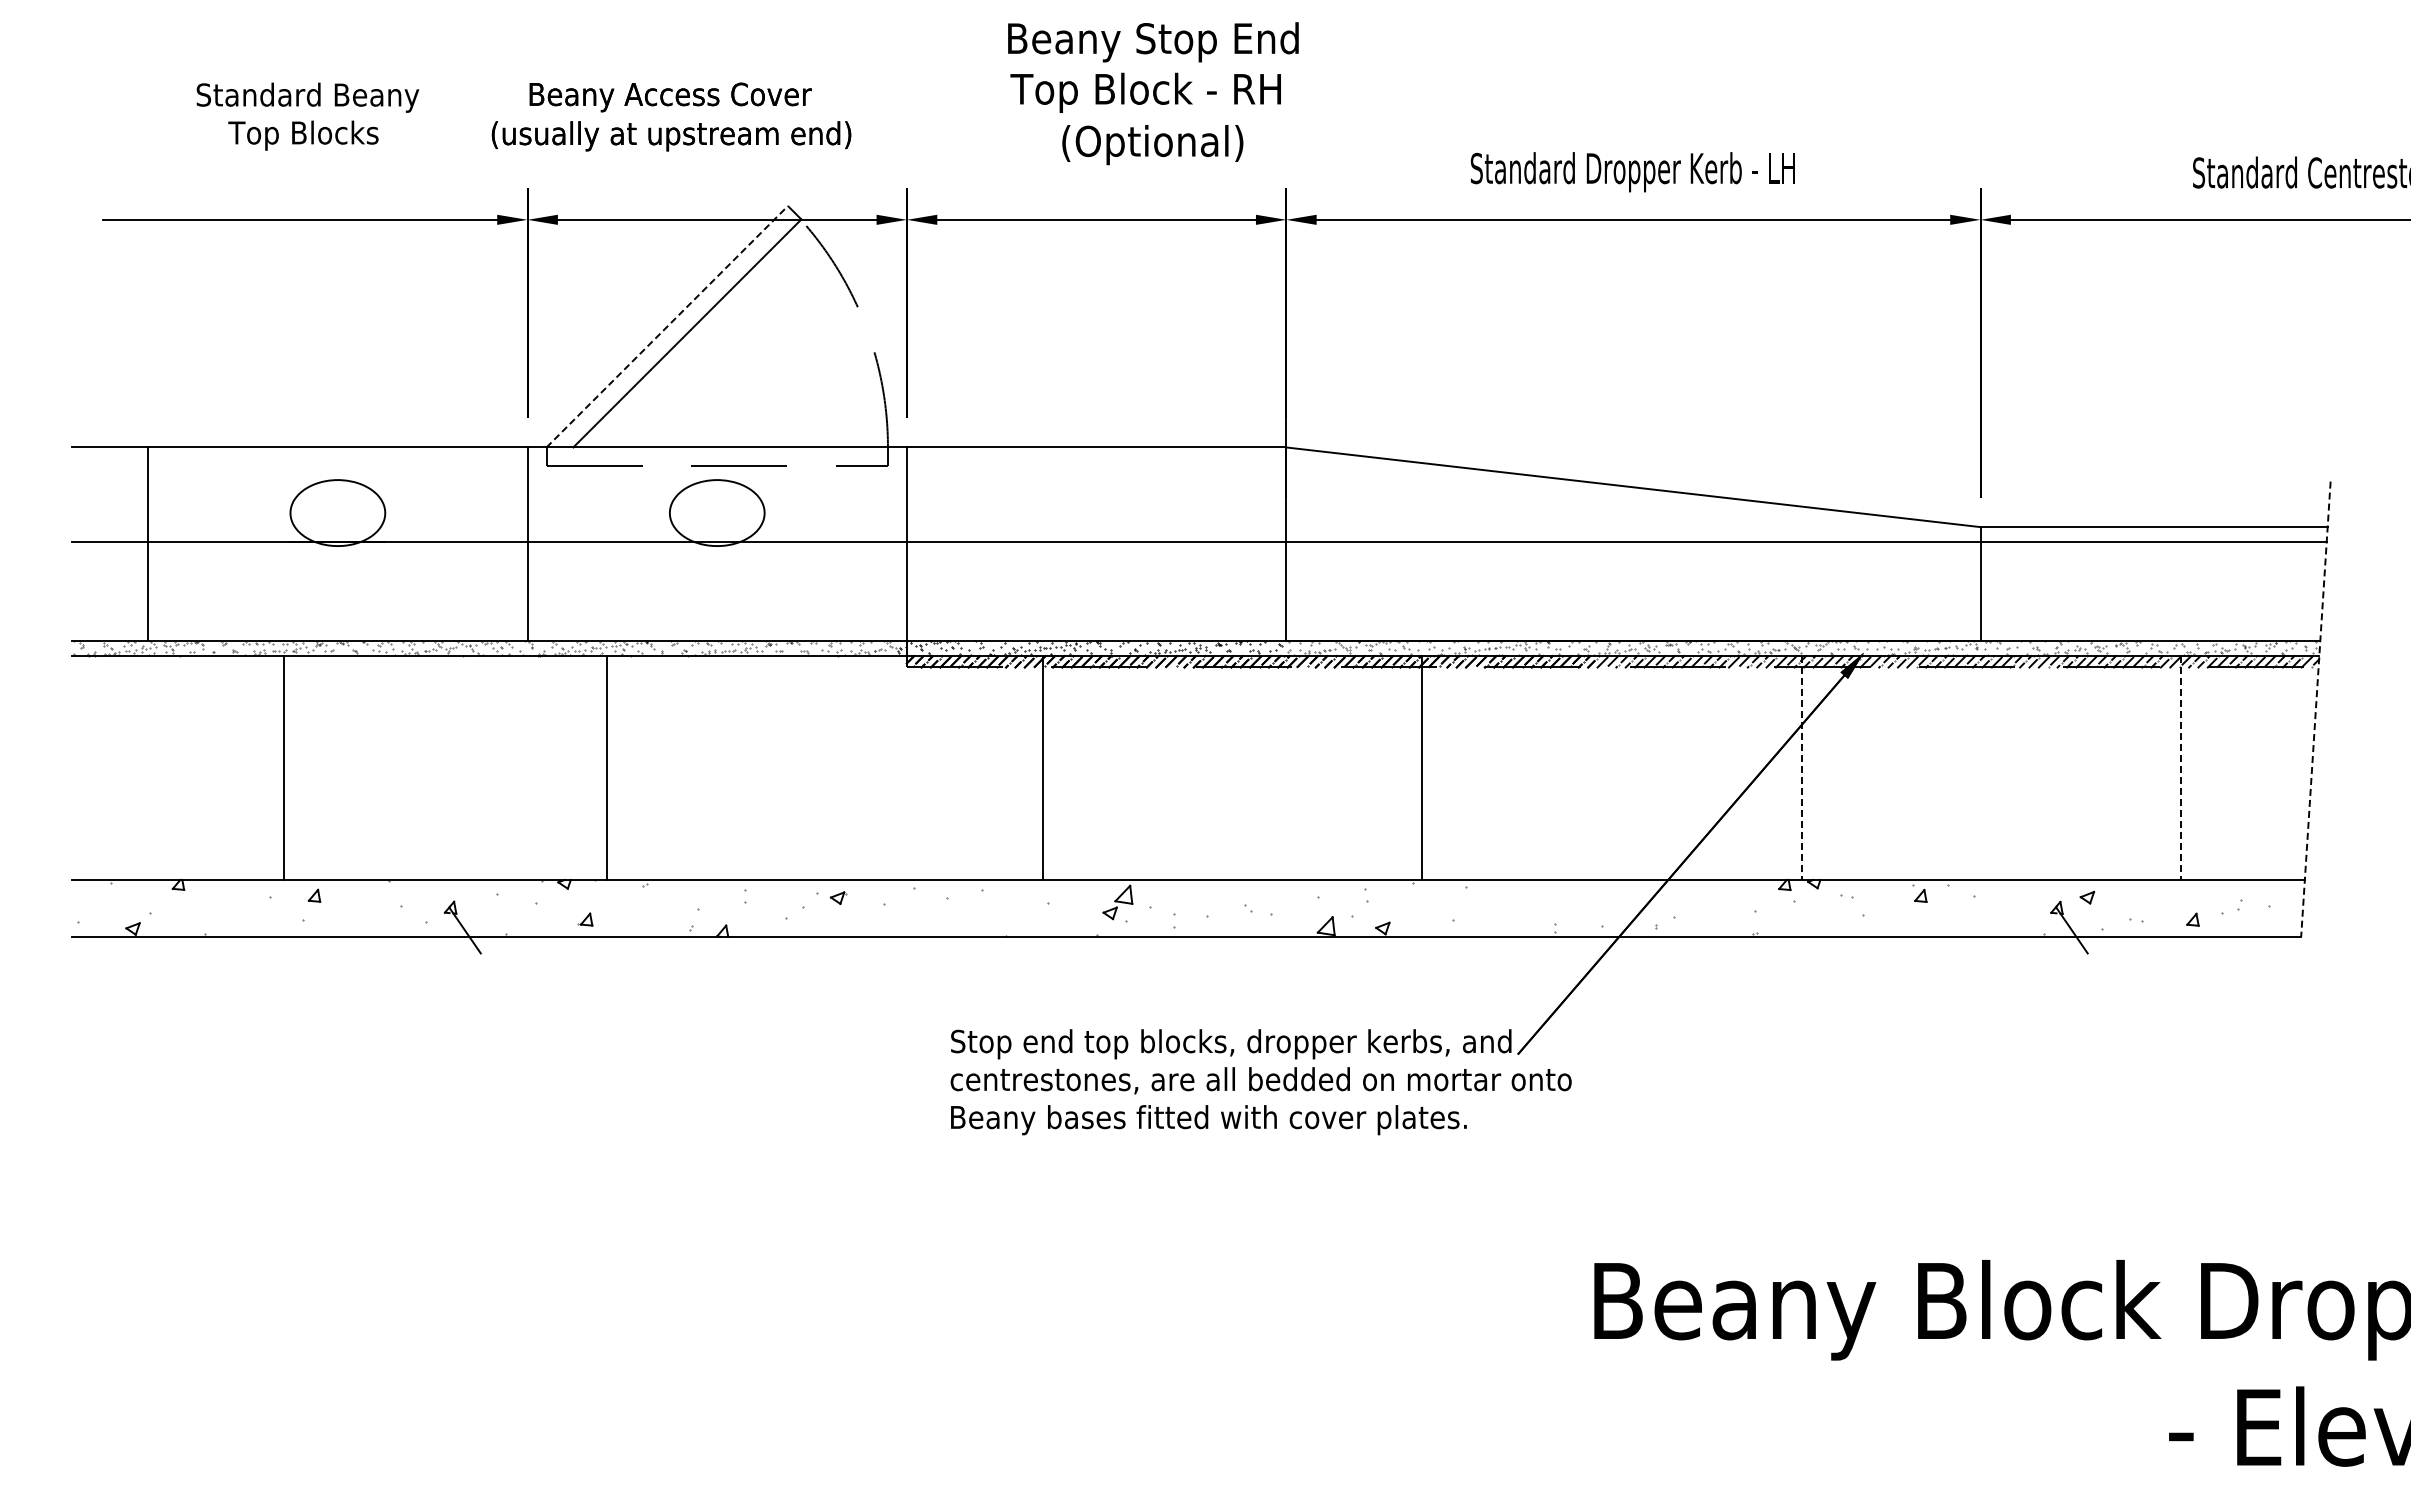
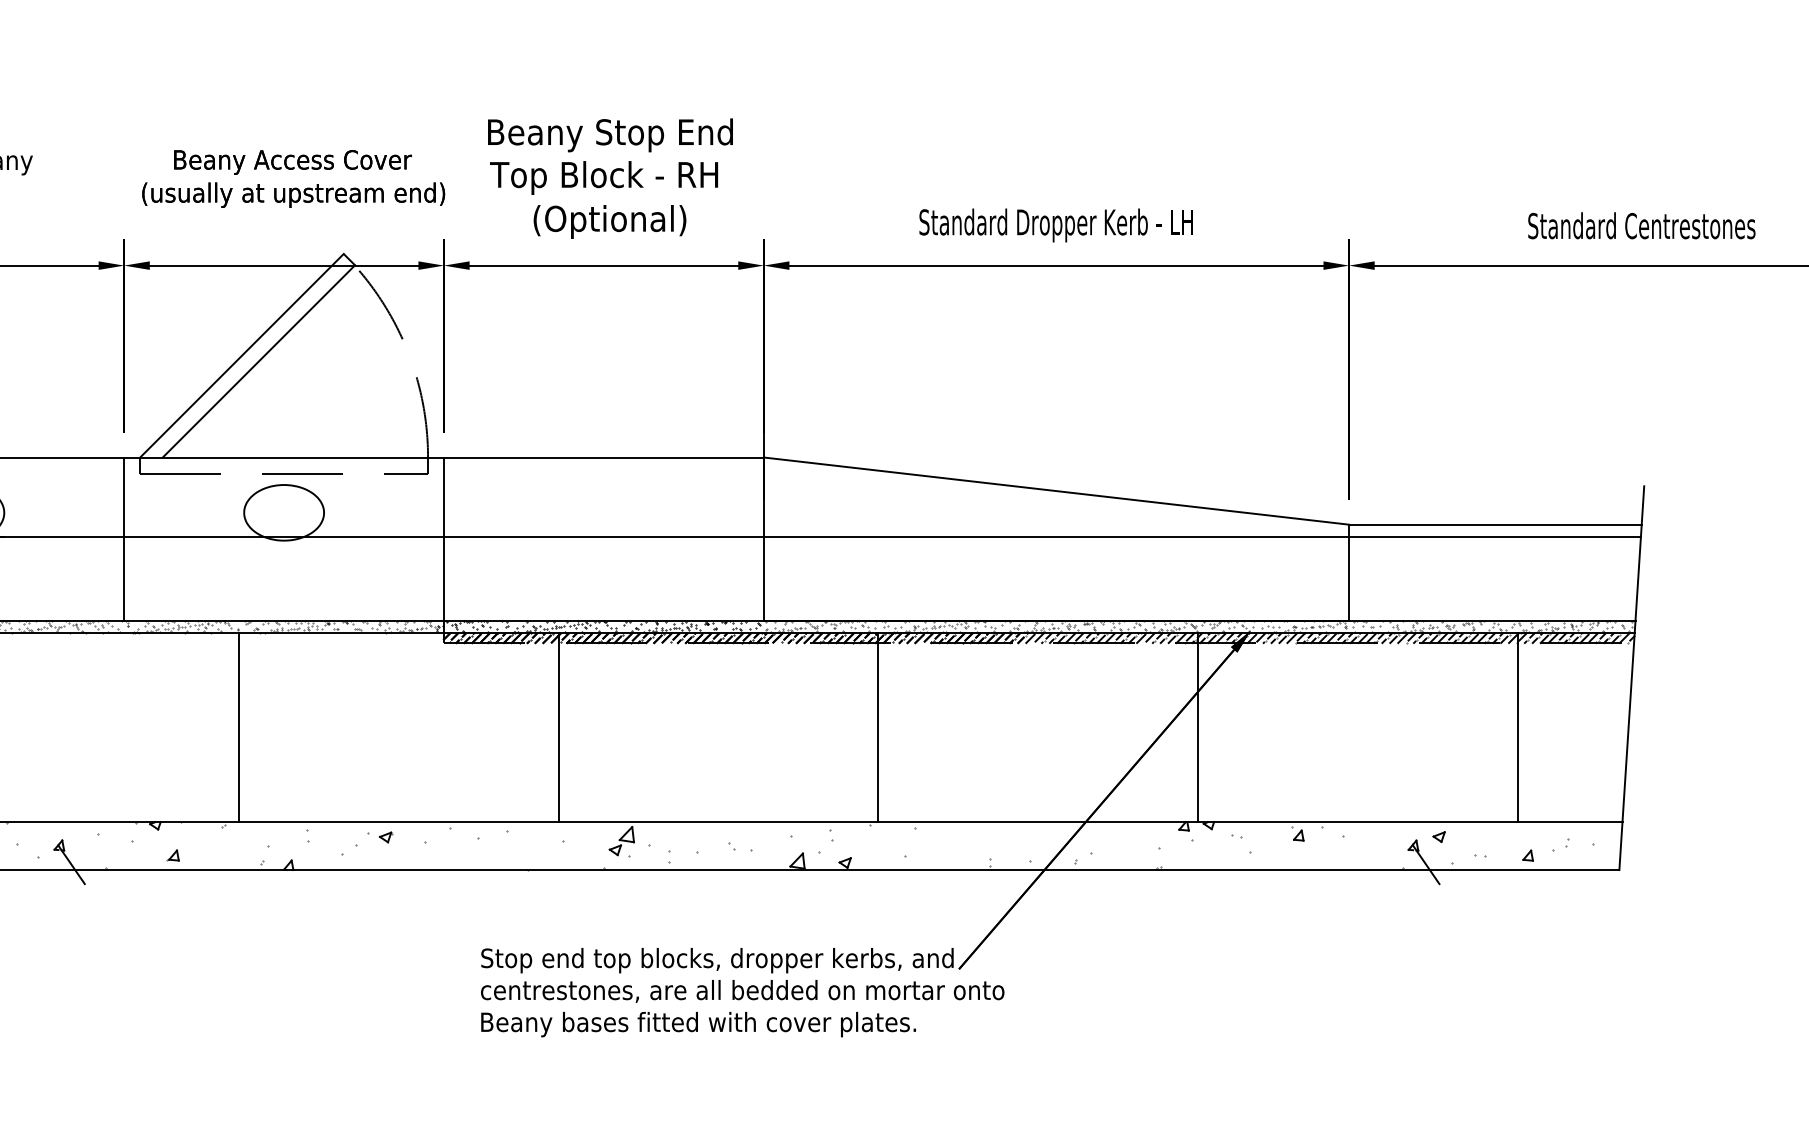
text: (1153, 93) -> (610, 178), moved
text: (671, 116) -> (293, 178), moved
line: (667, 326) -> (242, 355), dashed -> solid
line: (2315, 709) -> (1631, 678), dashed -> solid
line: (607, 767) -> (238, 727), moved
line: (1801, 768) -> (1198, 728), dashed -> solid
line: (2180, 768) -> (1517, 728), dashed -> solid

